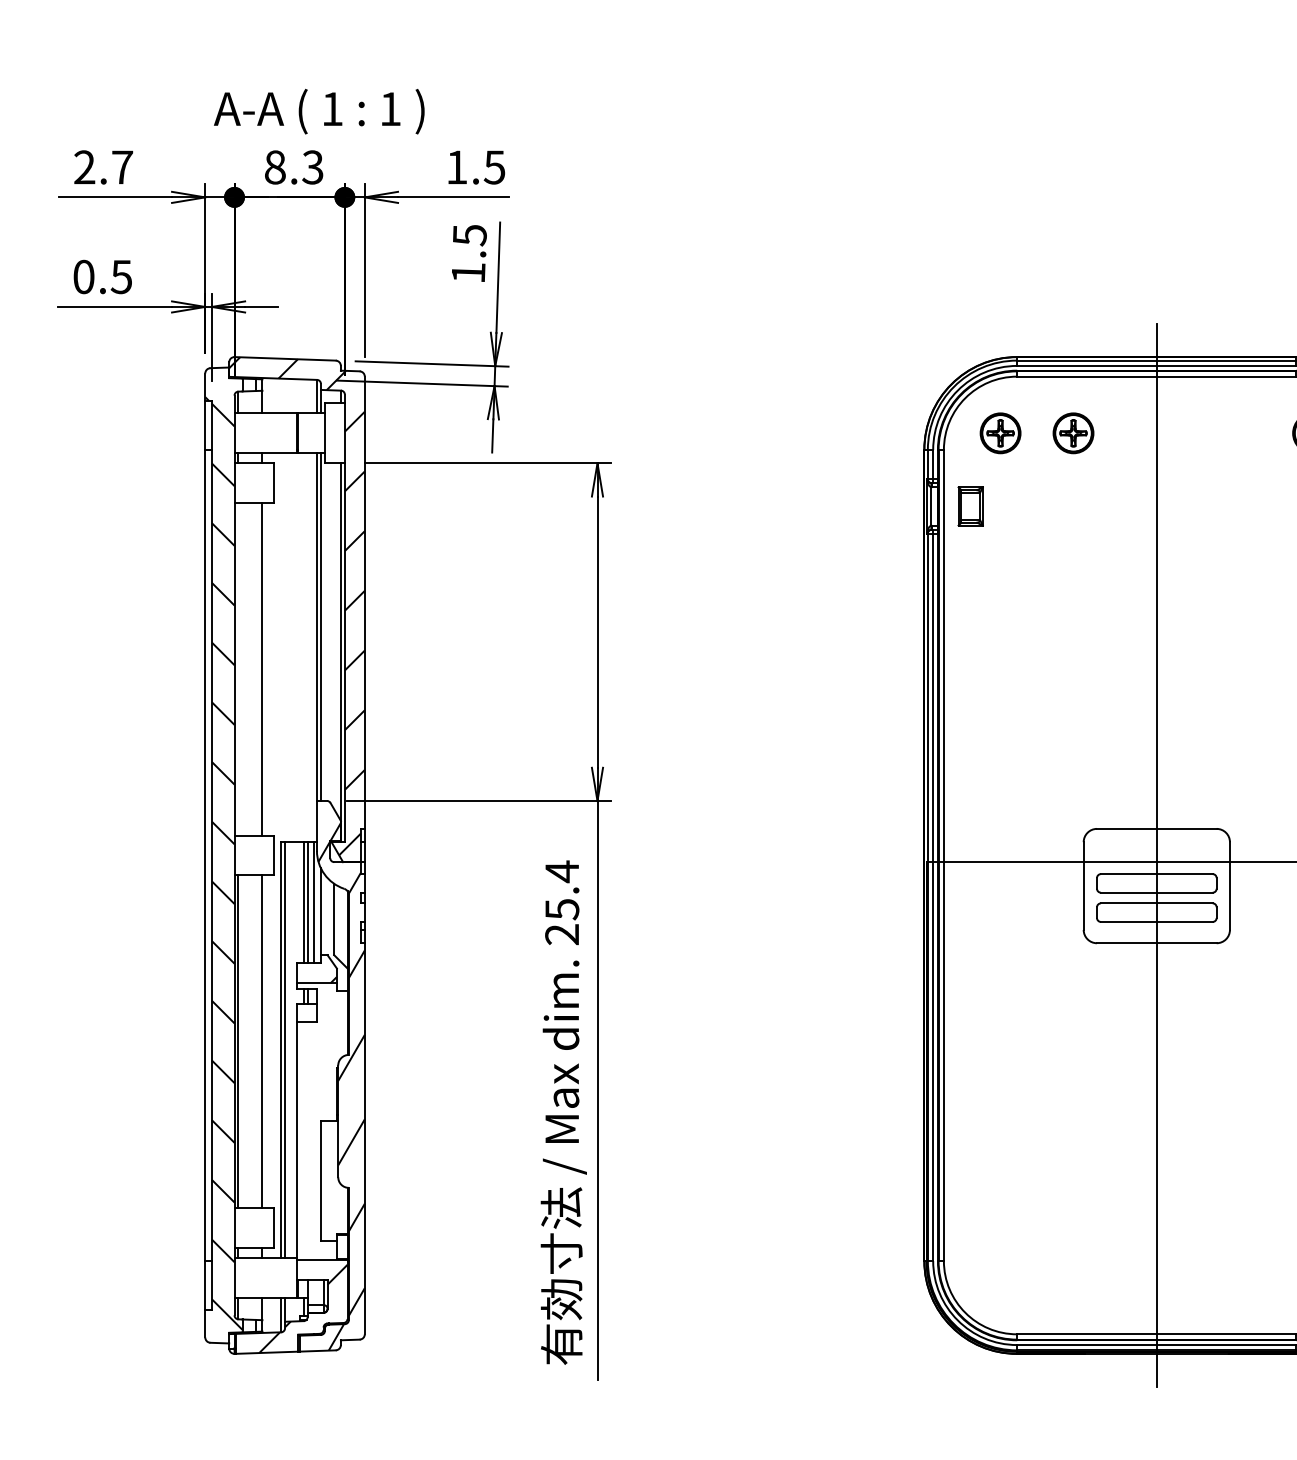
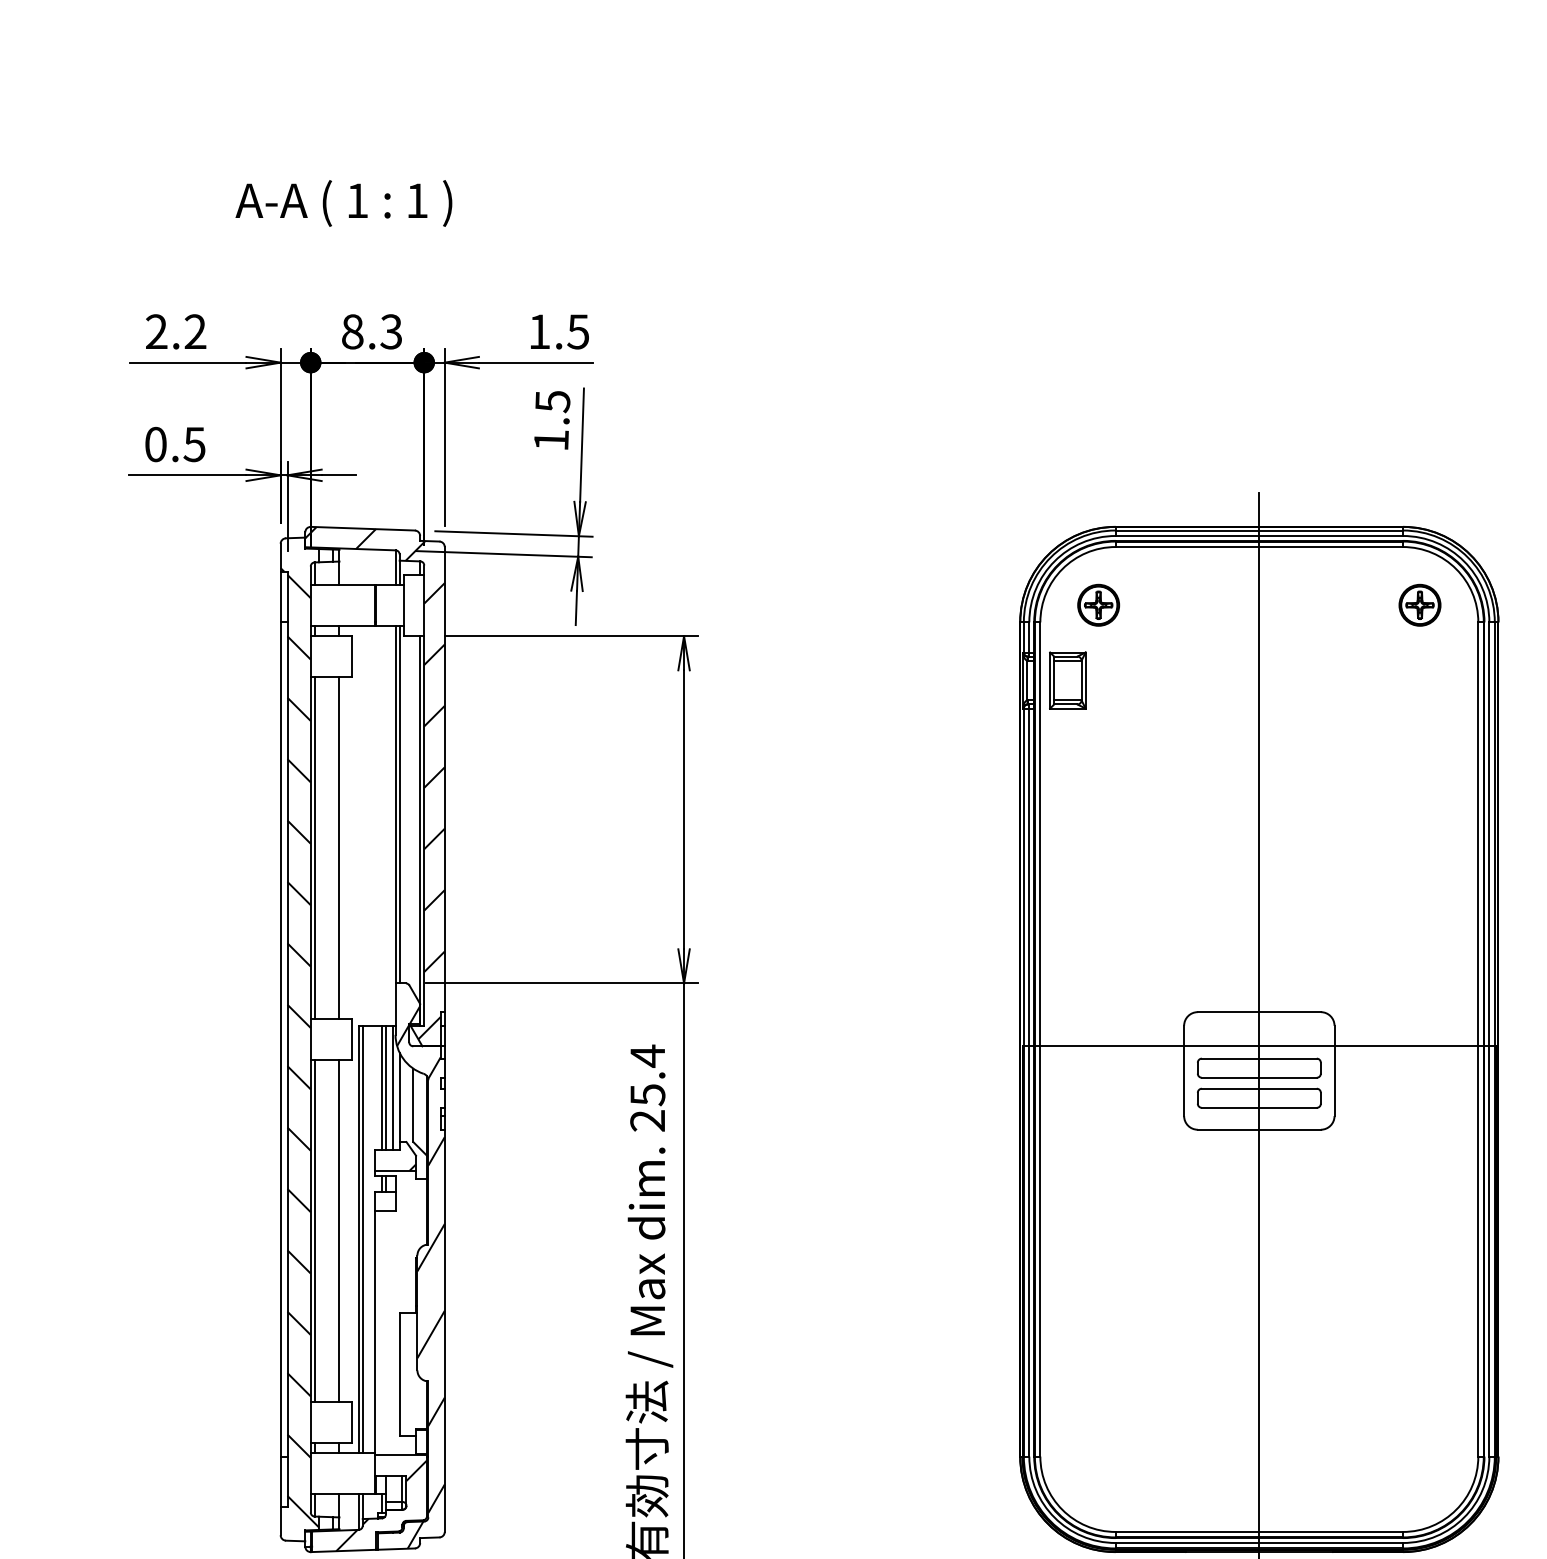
text: (318, 111) -> (343, 203), moved
text: (122, 167) -> (195, 331), 2.7 -> 2.2
part: (1073, 432) -> (1173, 604), removed
part: (970, 506) -> (1067, 680), size x1.43
line: (238, 668) -> (314, 847), added

